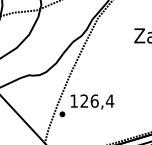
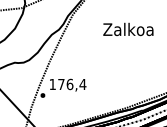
text: (84, 99) -> (61, 83), 126,4 -> 176,4

